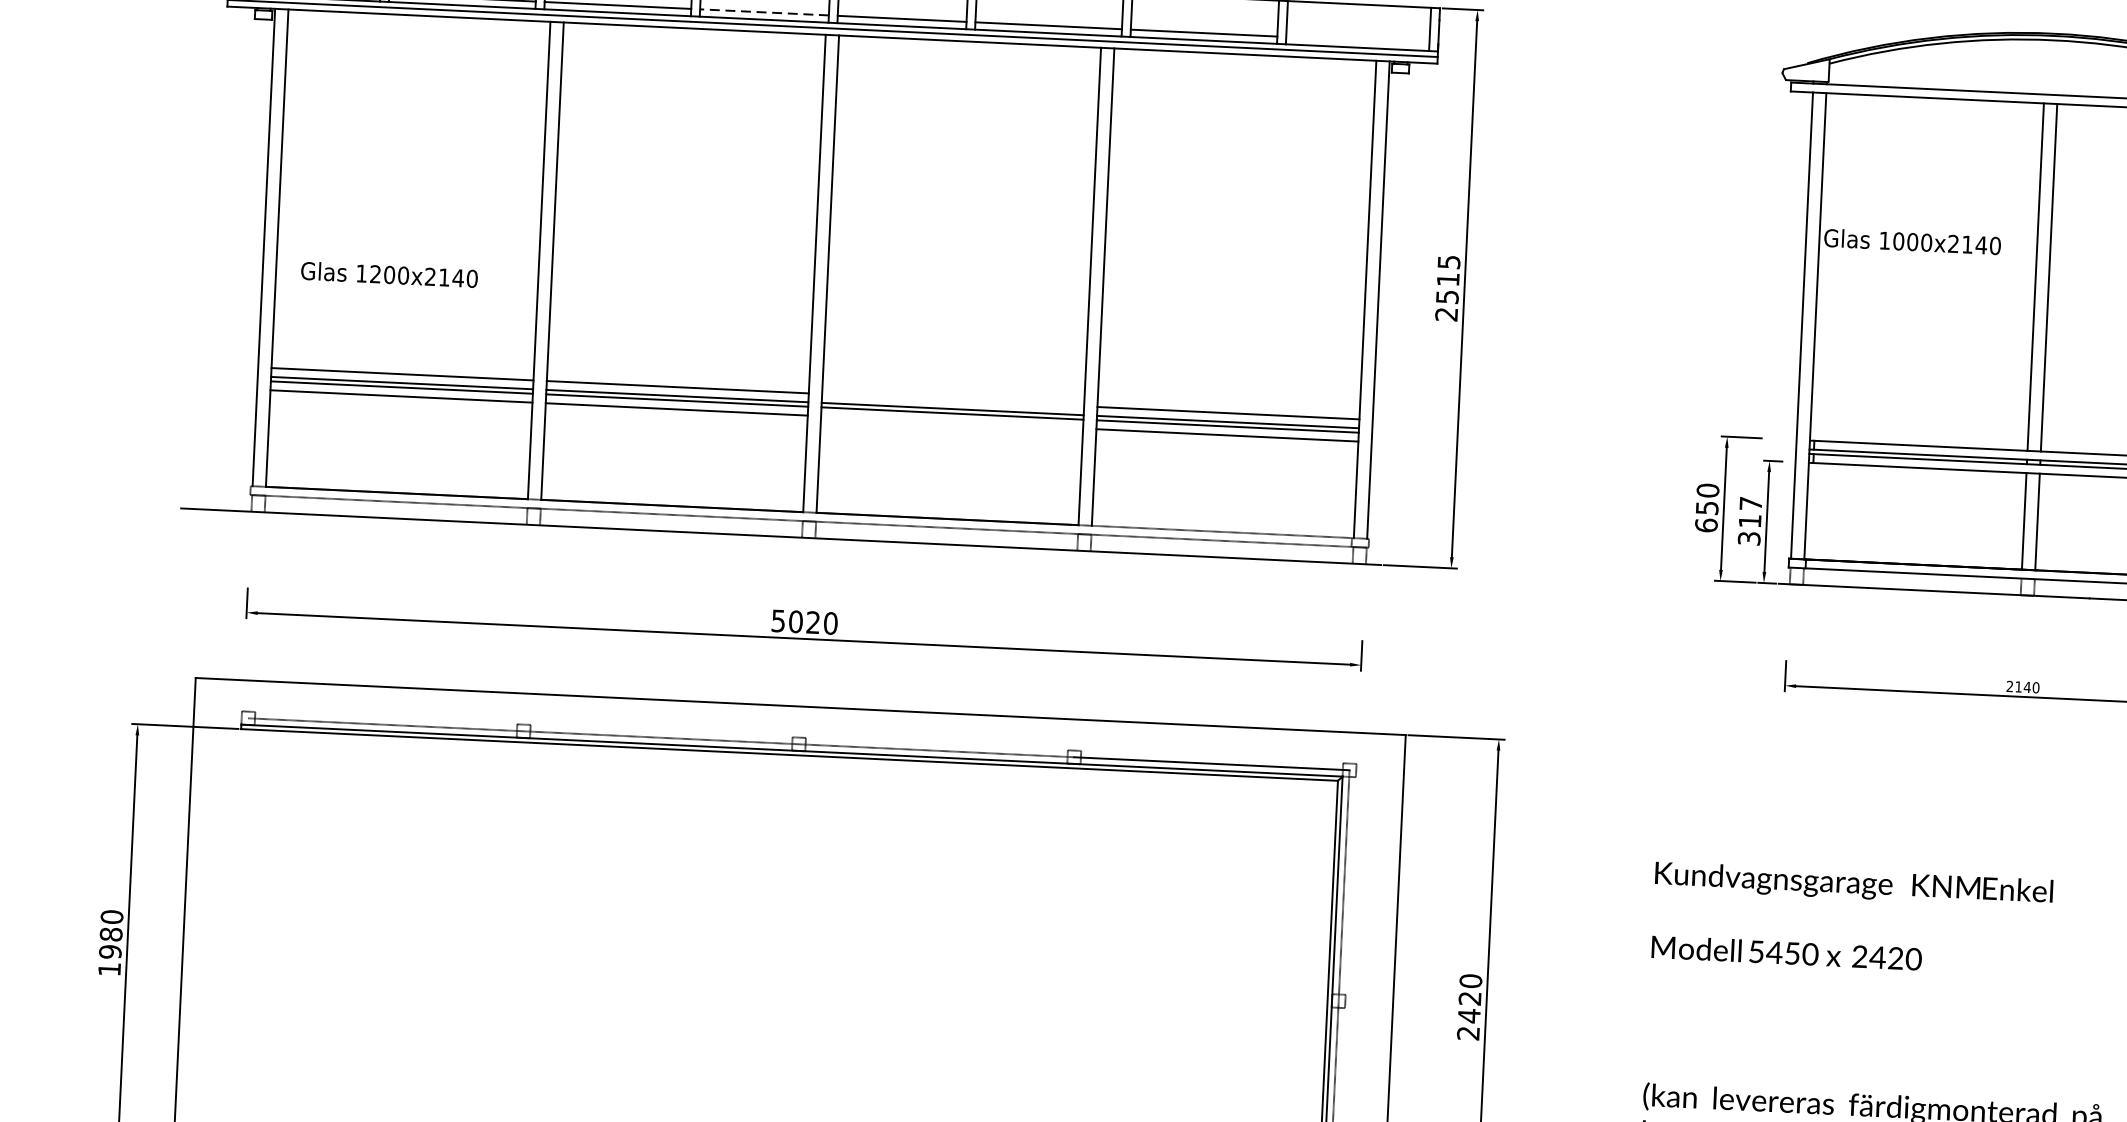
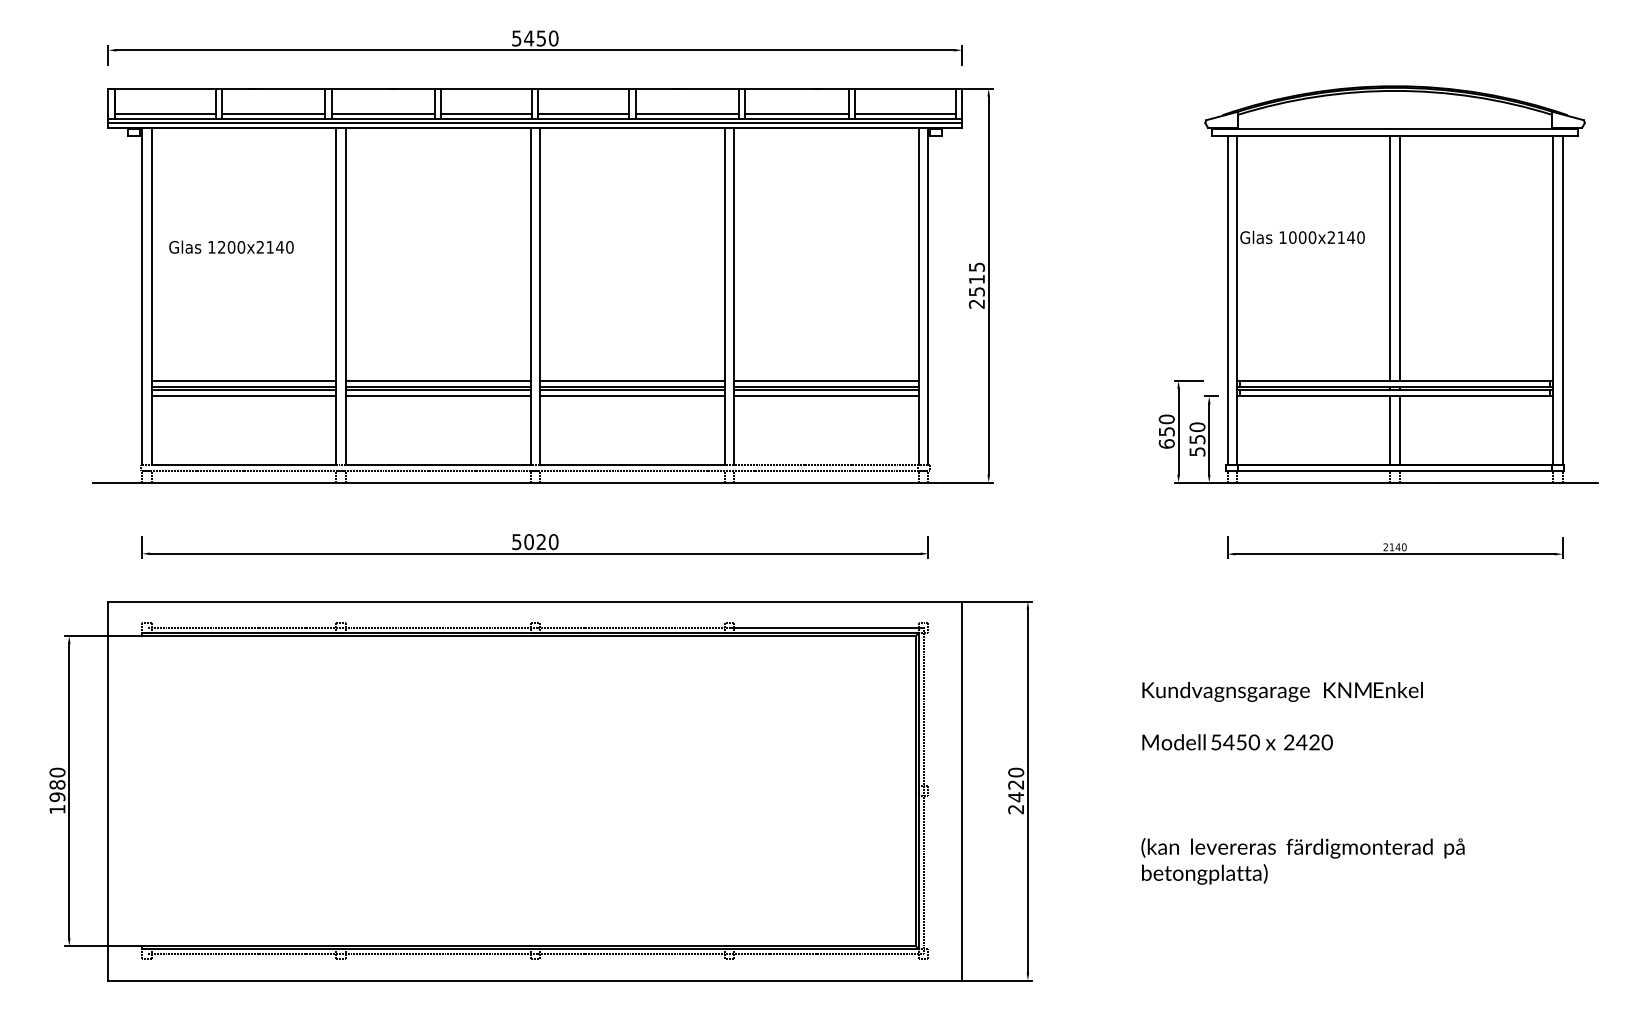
line: (764, 12) -> (486, 114), dashed -> solid
line: (1356, 40) -> (904, 114), added
text: (389, 273) -> (231, 246), moved
line: (953, 399) -> (632, 380), added
line: (952, 422) -> (632, 396), added
text: (1750, 519) -> (1197, 438), 317 -> 550

